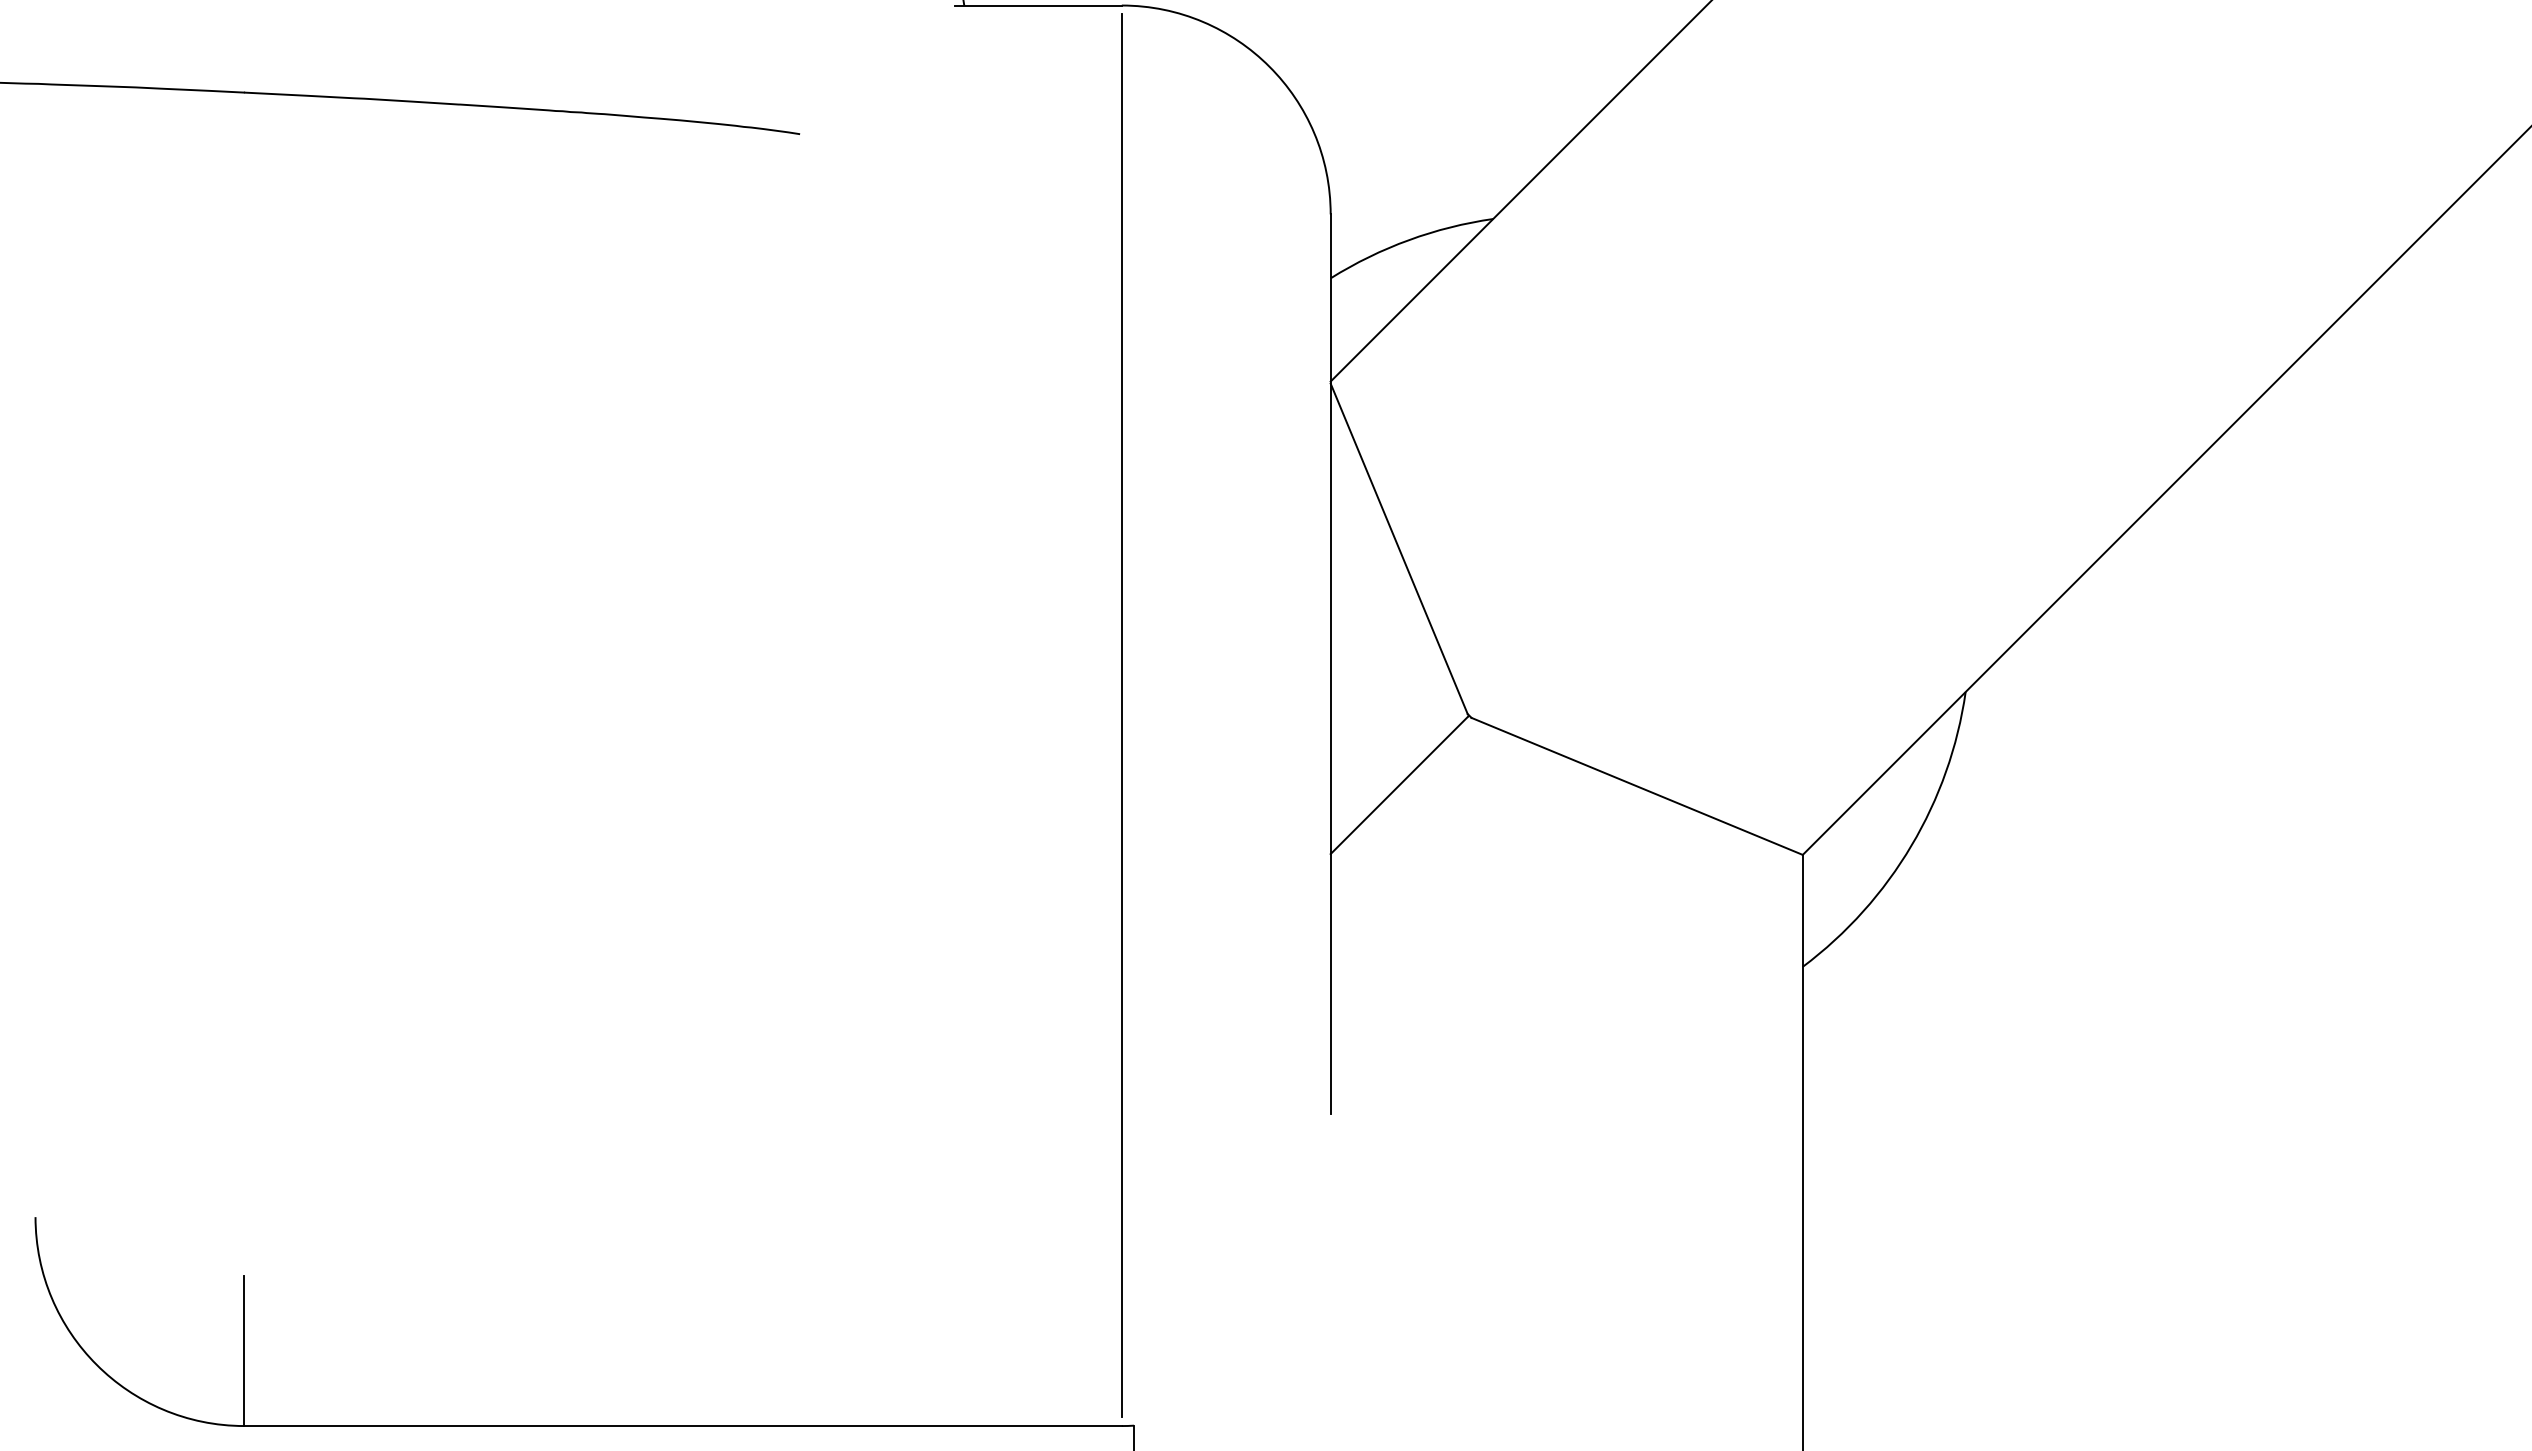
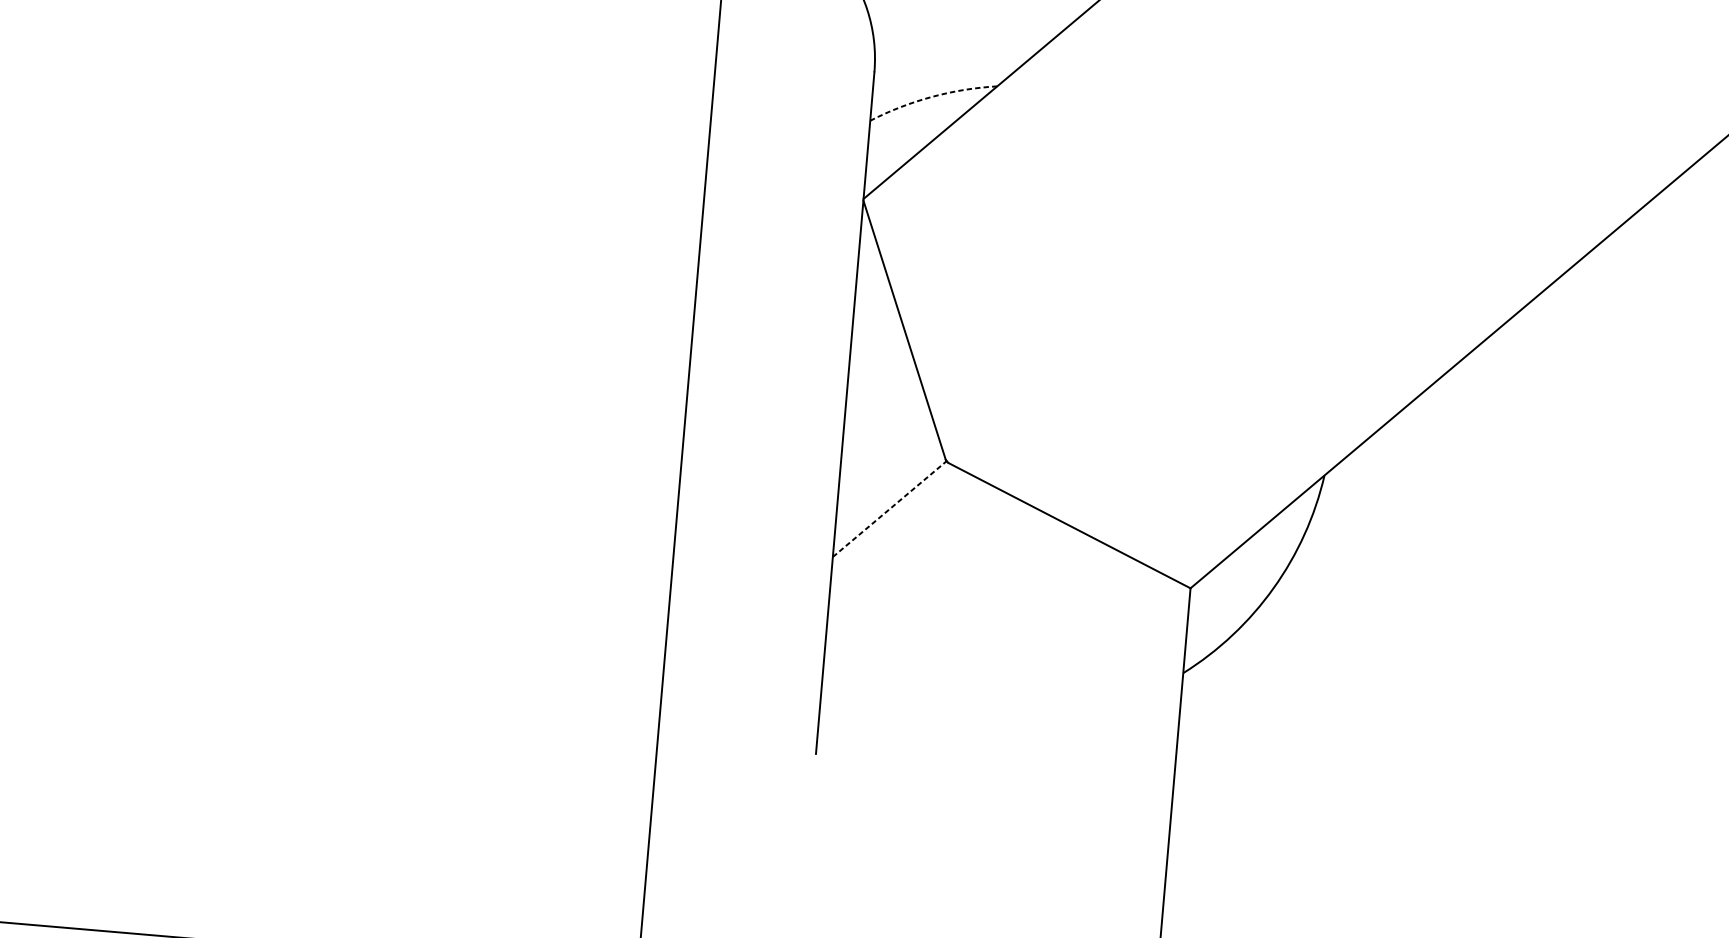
arc: (1409, 240) -> (932, 97), solid -> dashed
line: (1399, 784) -> (889, 508), solid -> dashed

